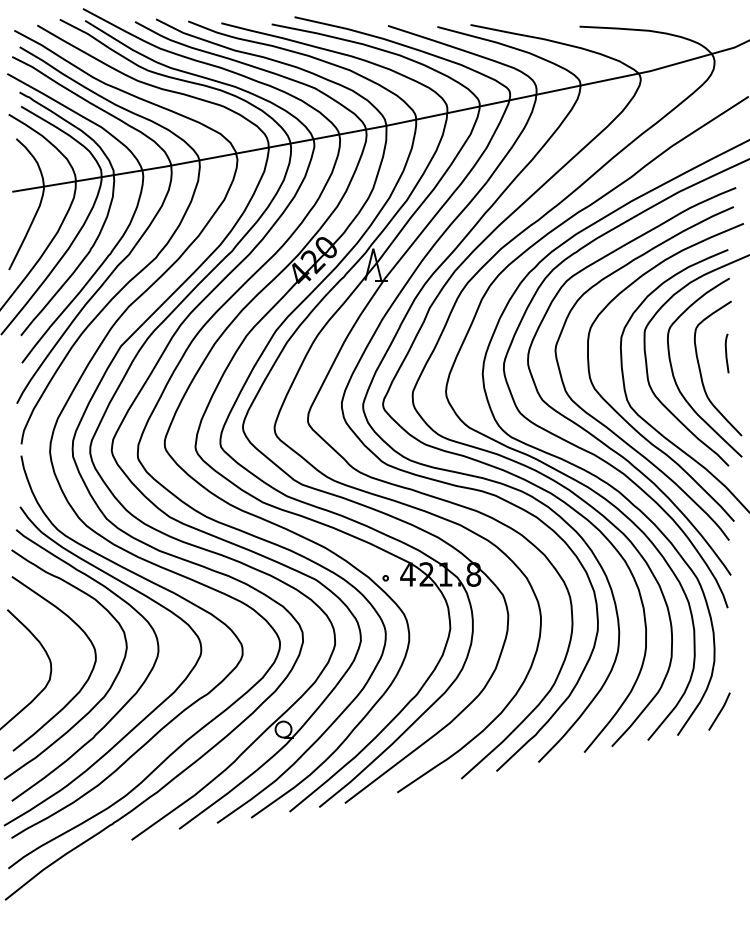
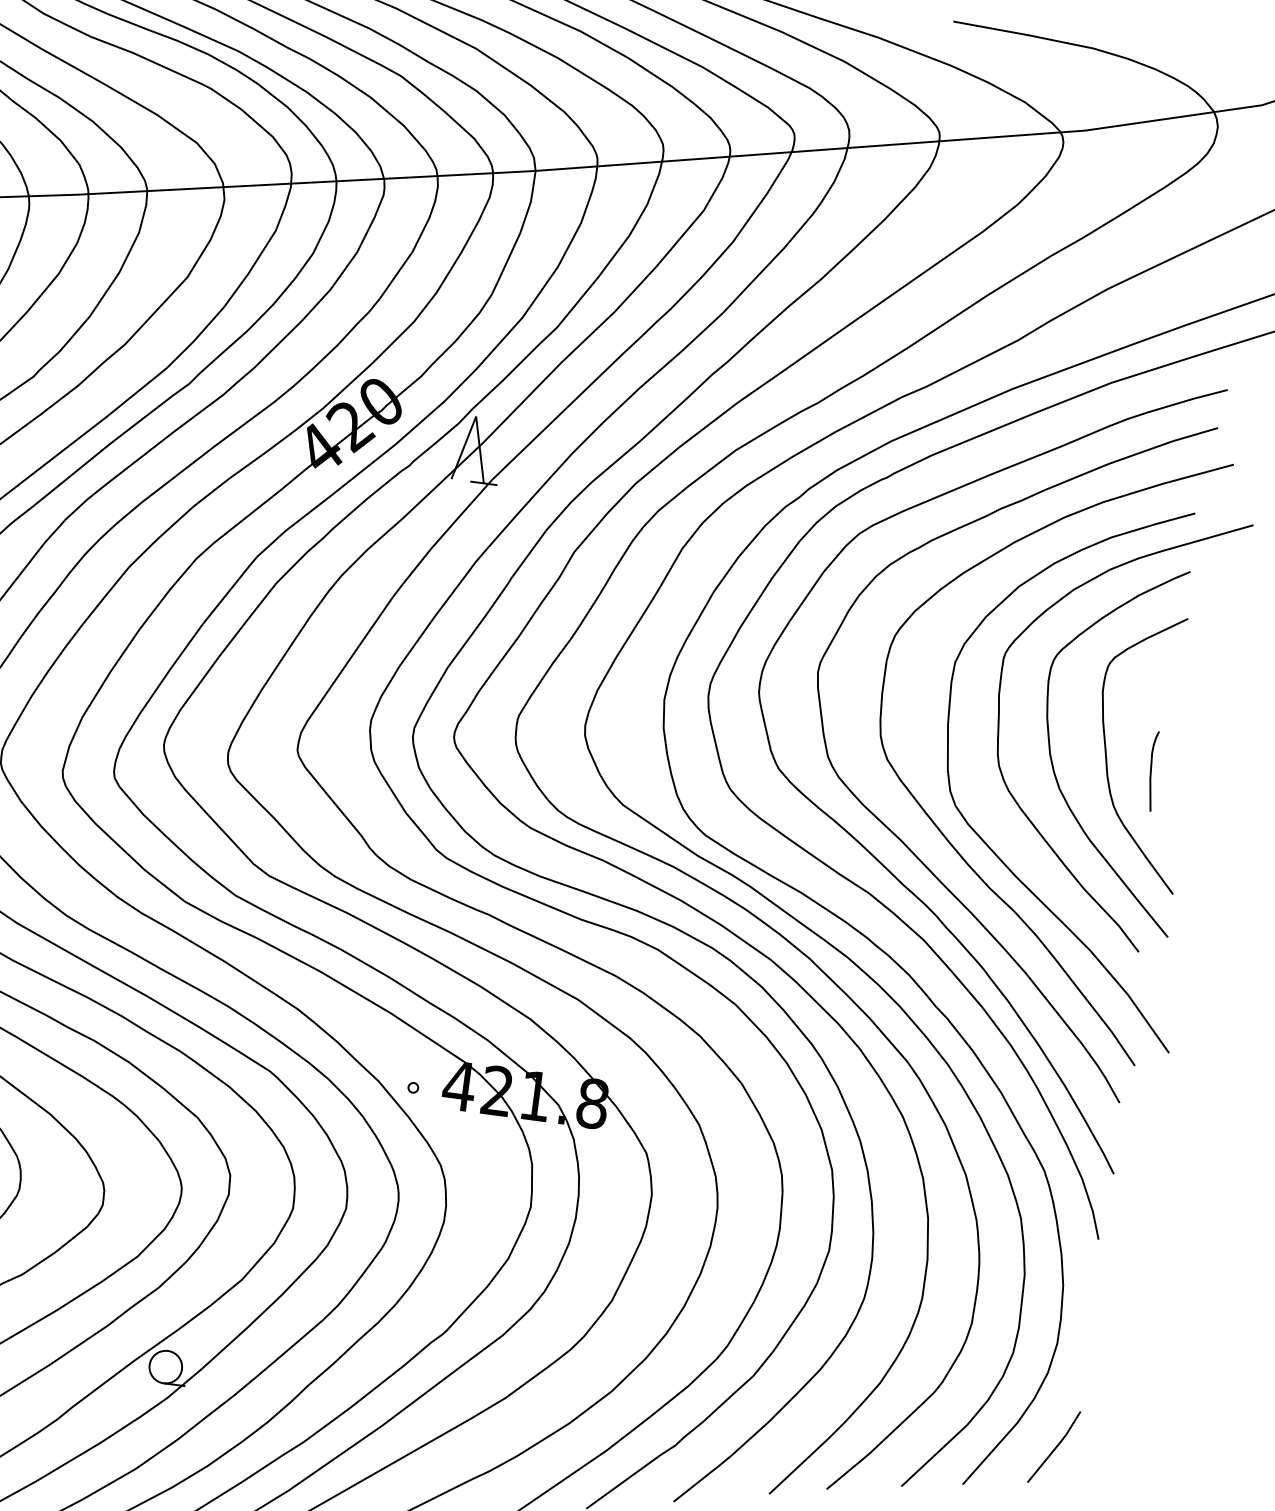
curve: (726, 353) -> (1151, 770), moved

